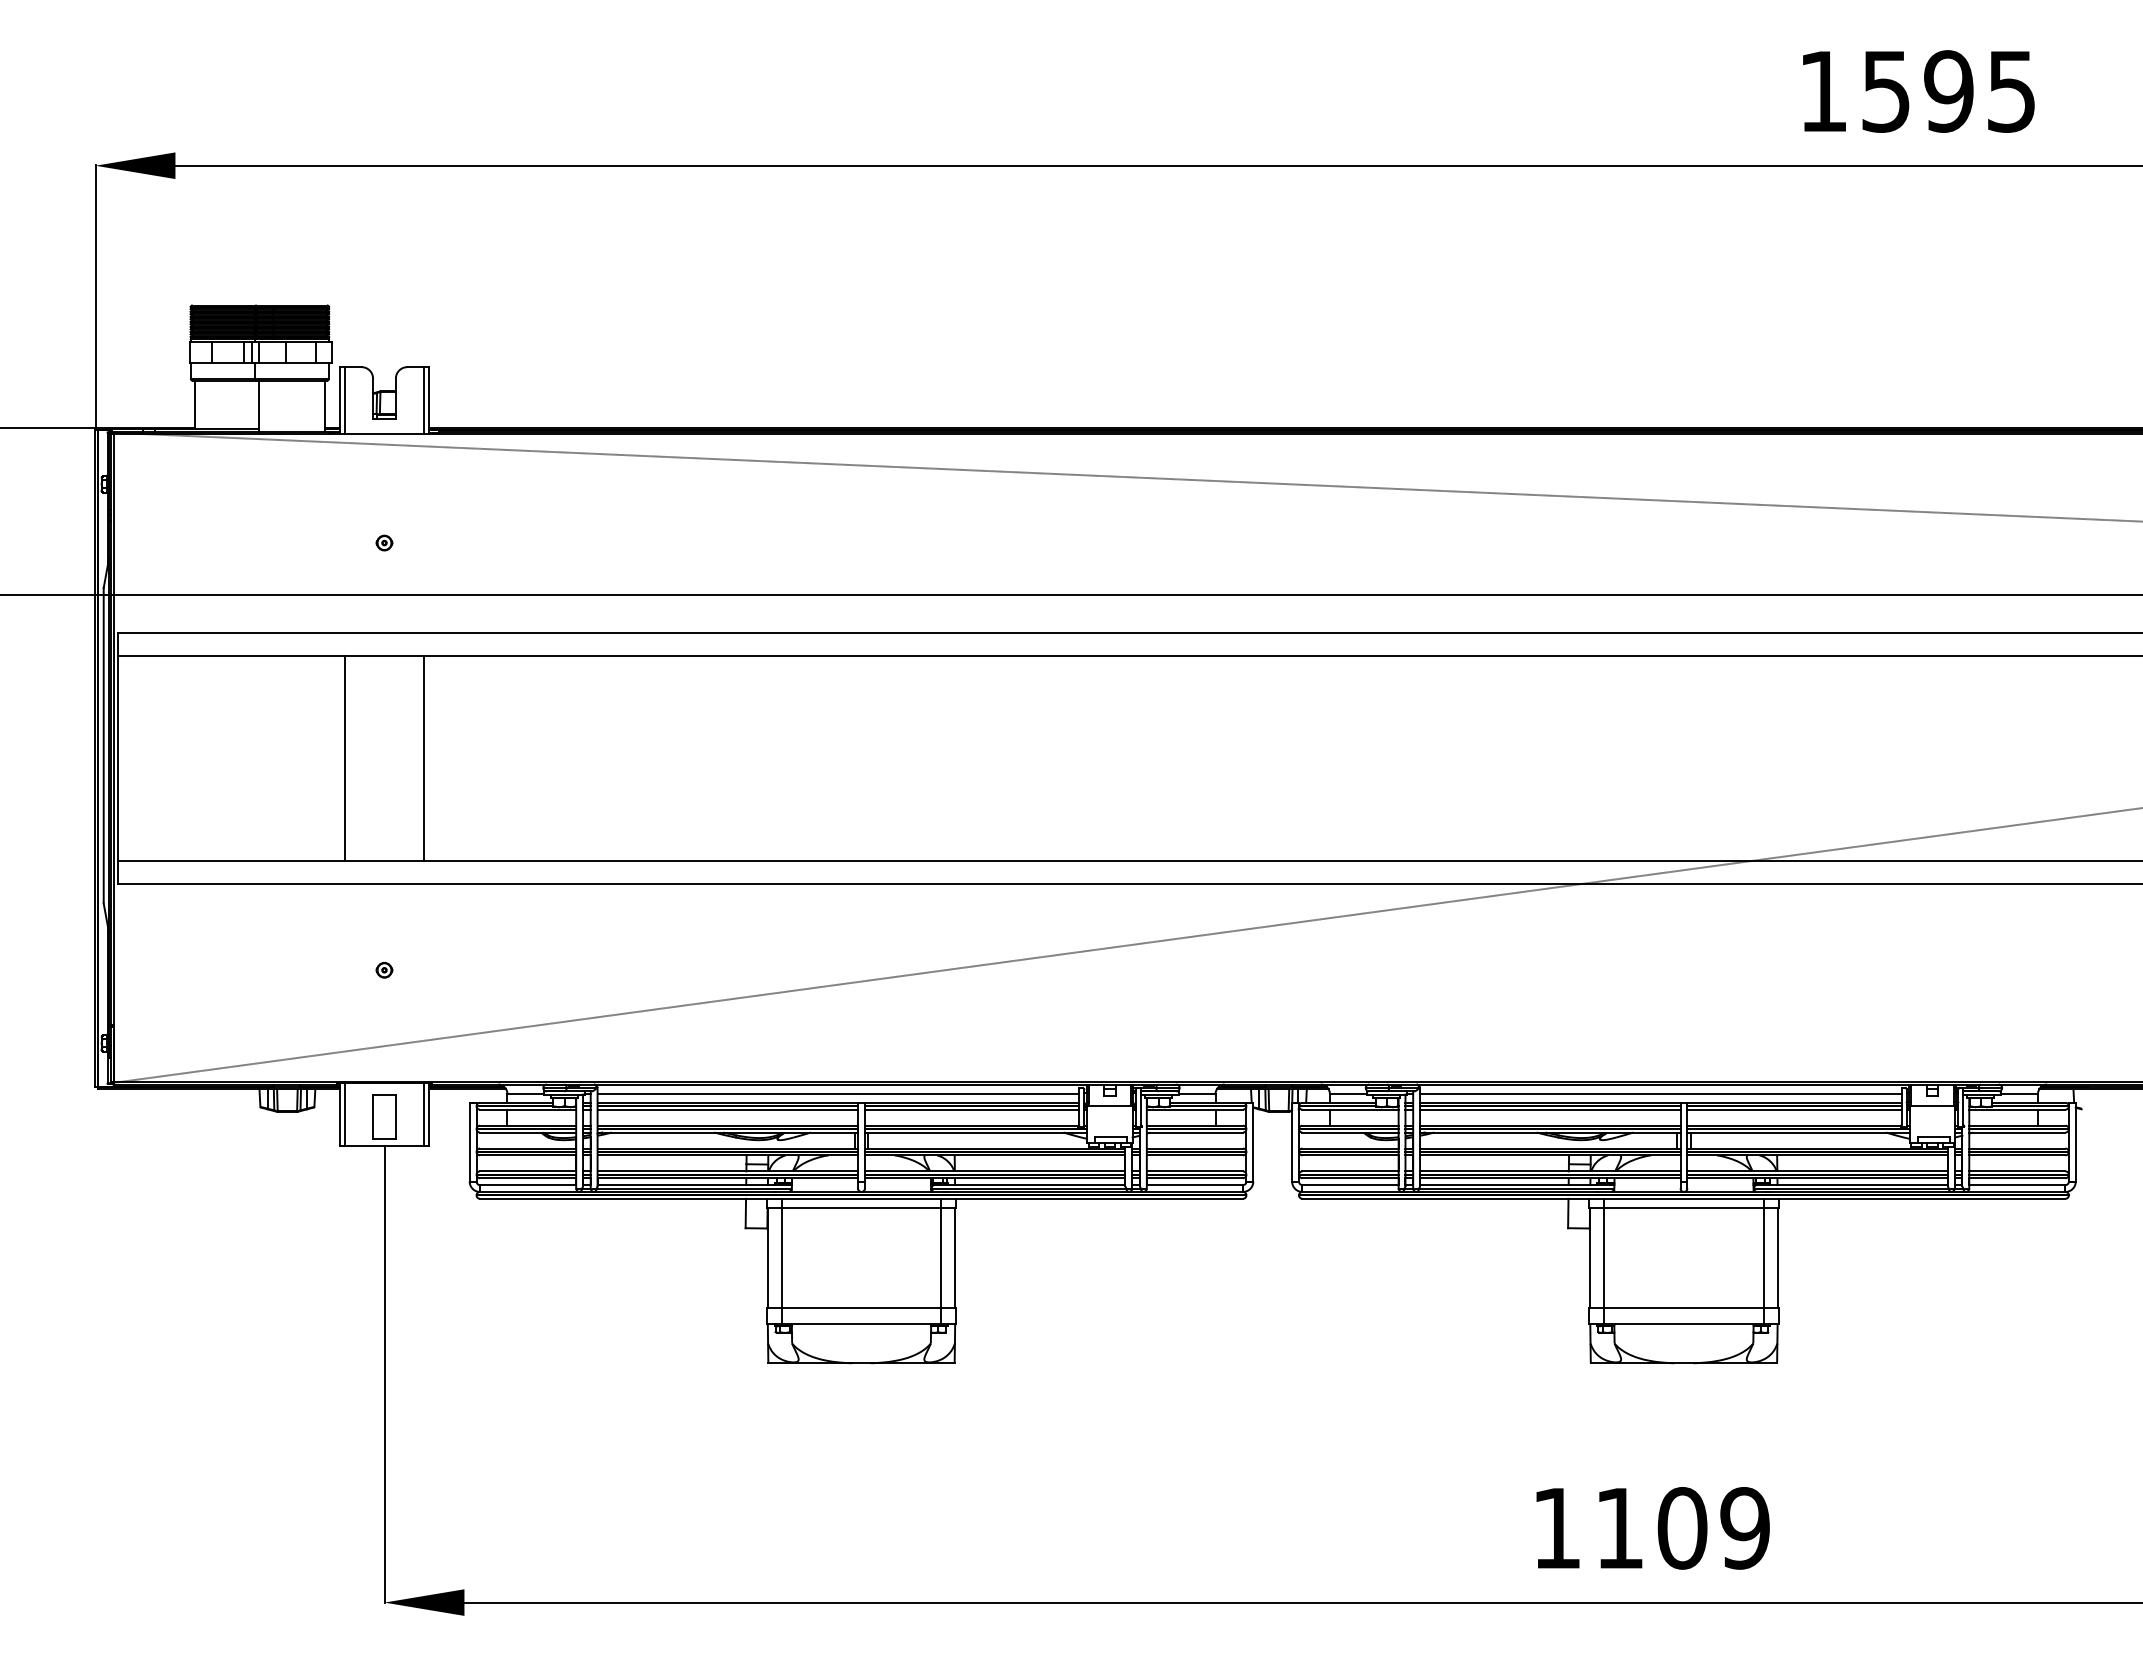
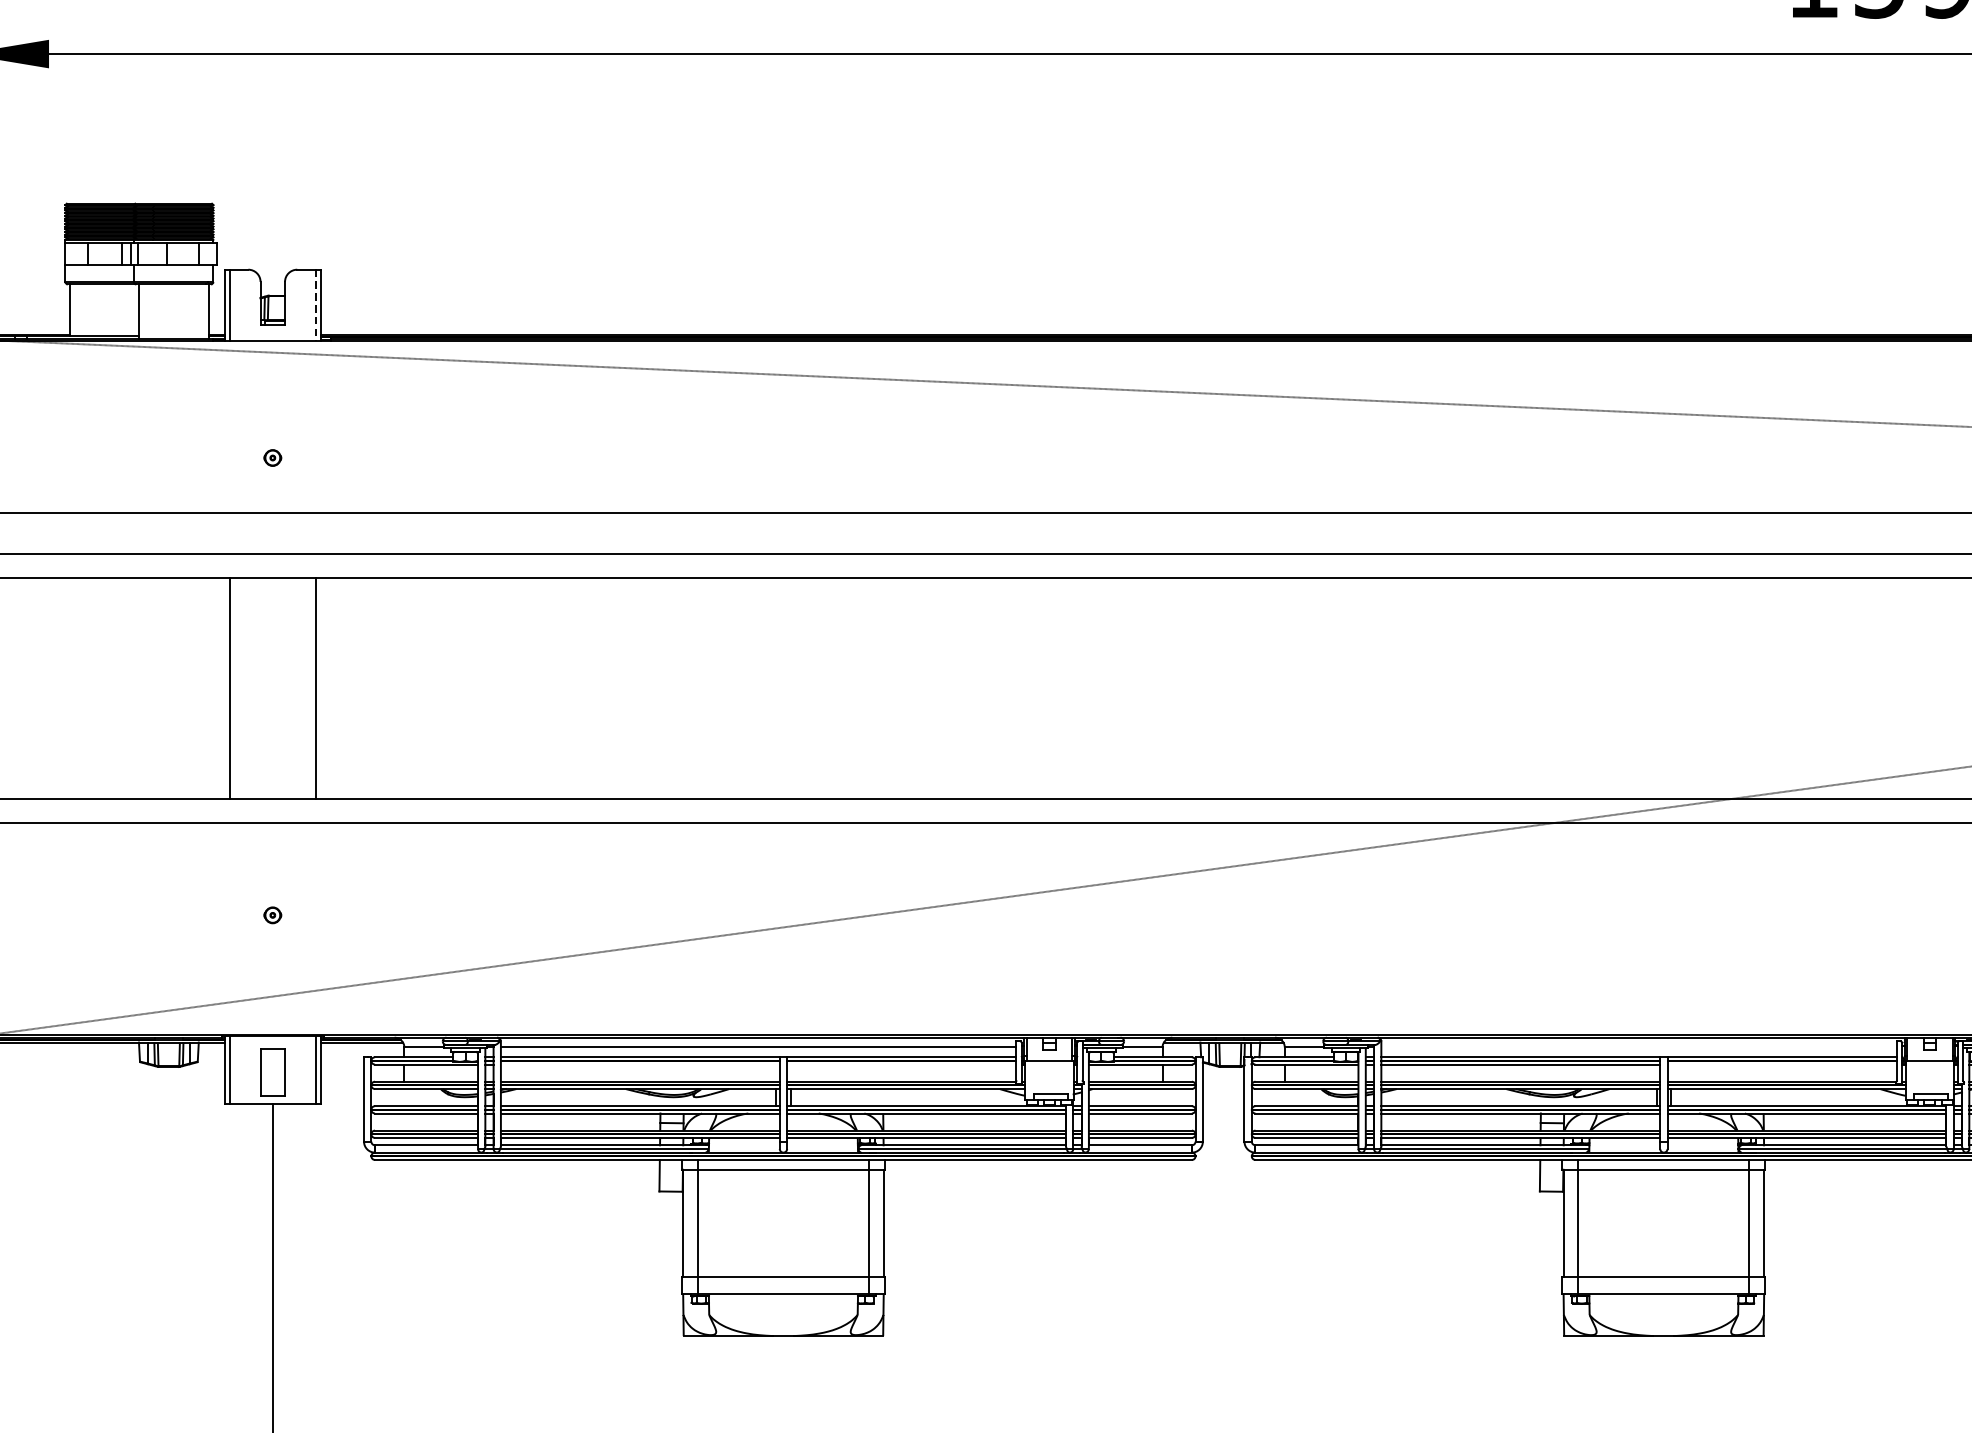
line: (424, 401) -> (315, 306), solid -> dashed
line: (1660, 1093) -> (1638, 1047), removed
line: (727, 1109) -> (640, 1064), removed
line: (971, 1109) -> (901, 1064), removed
line: (1794, 1109) -> (1782, 1064), removed

